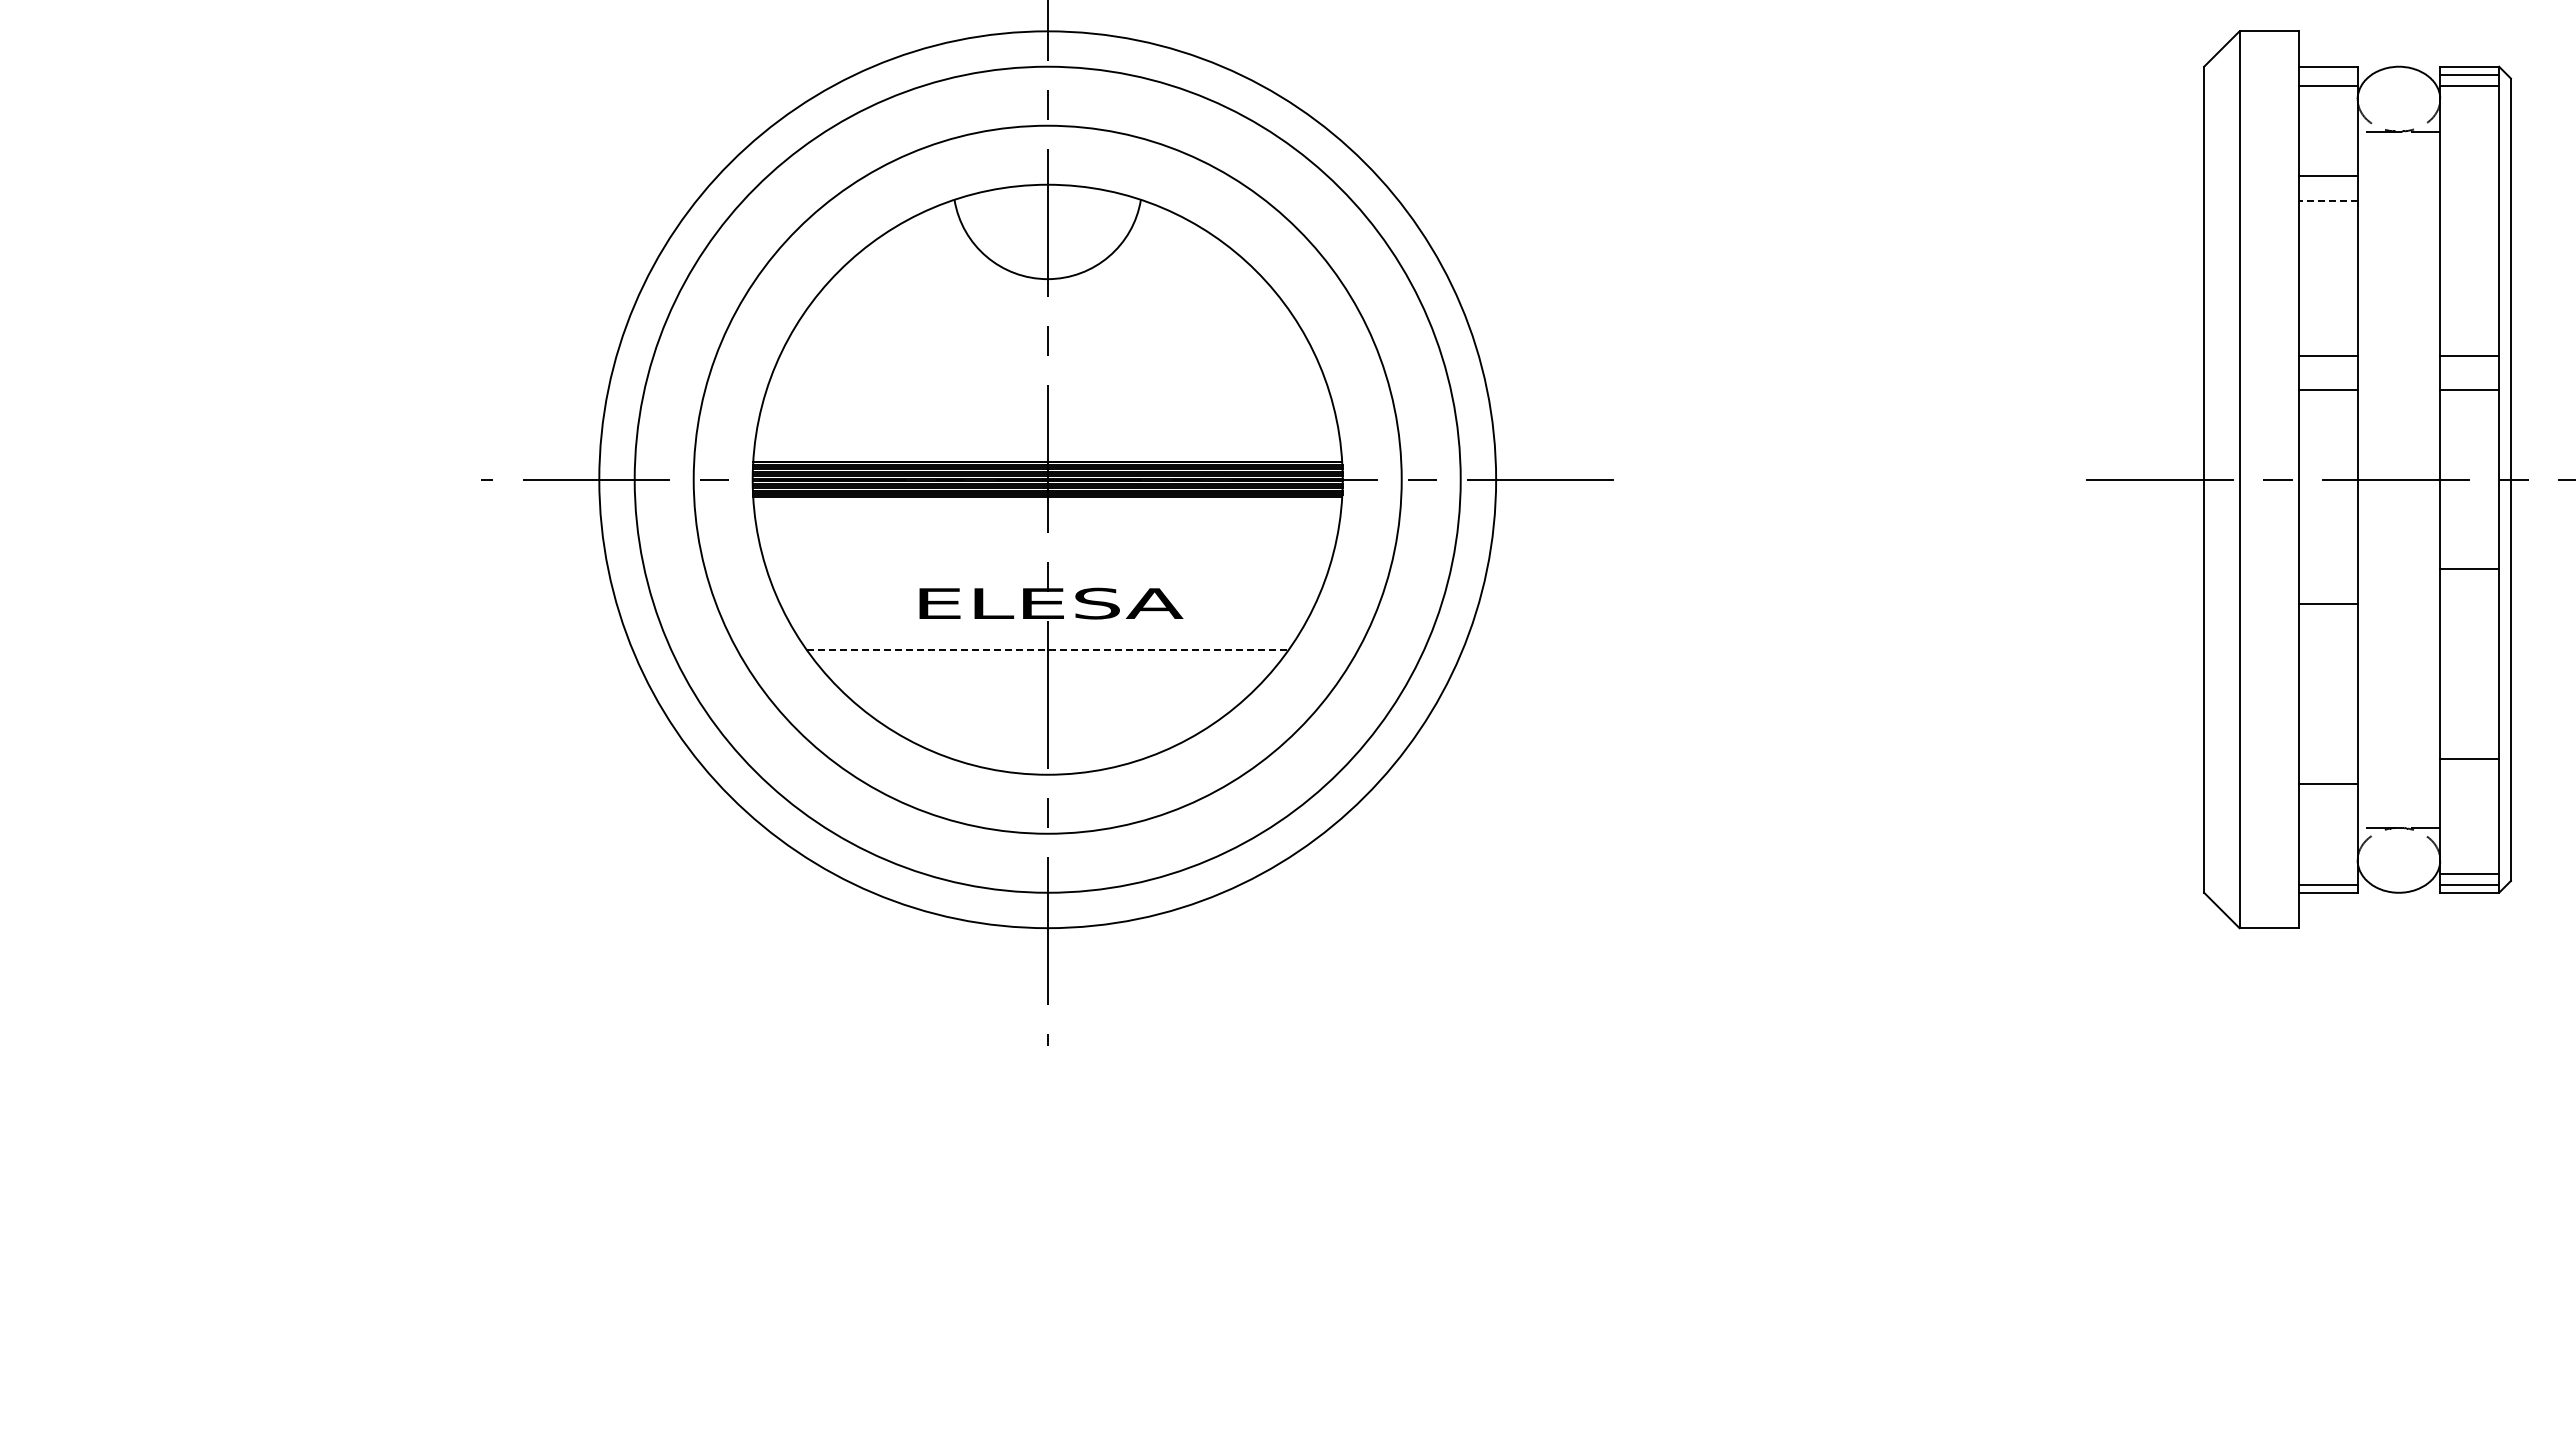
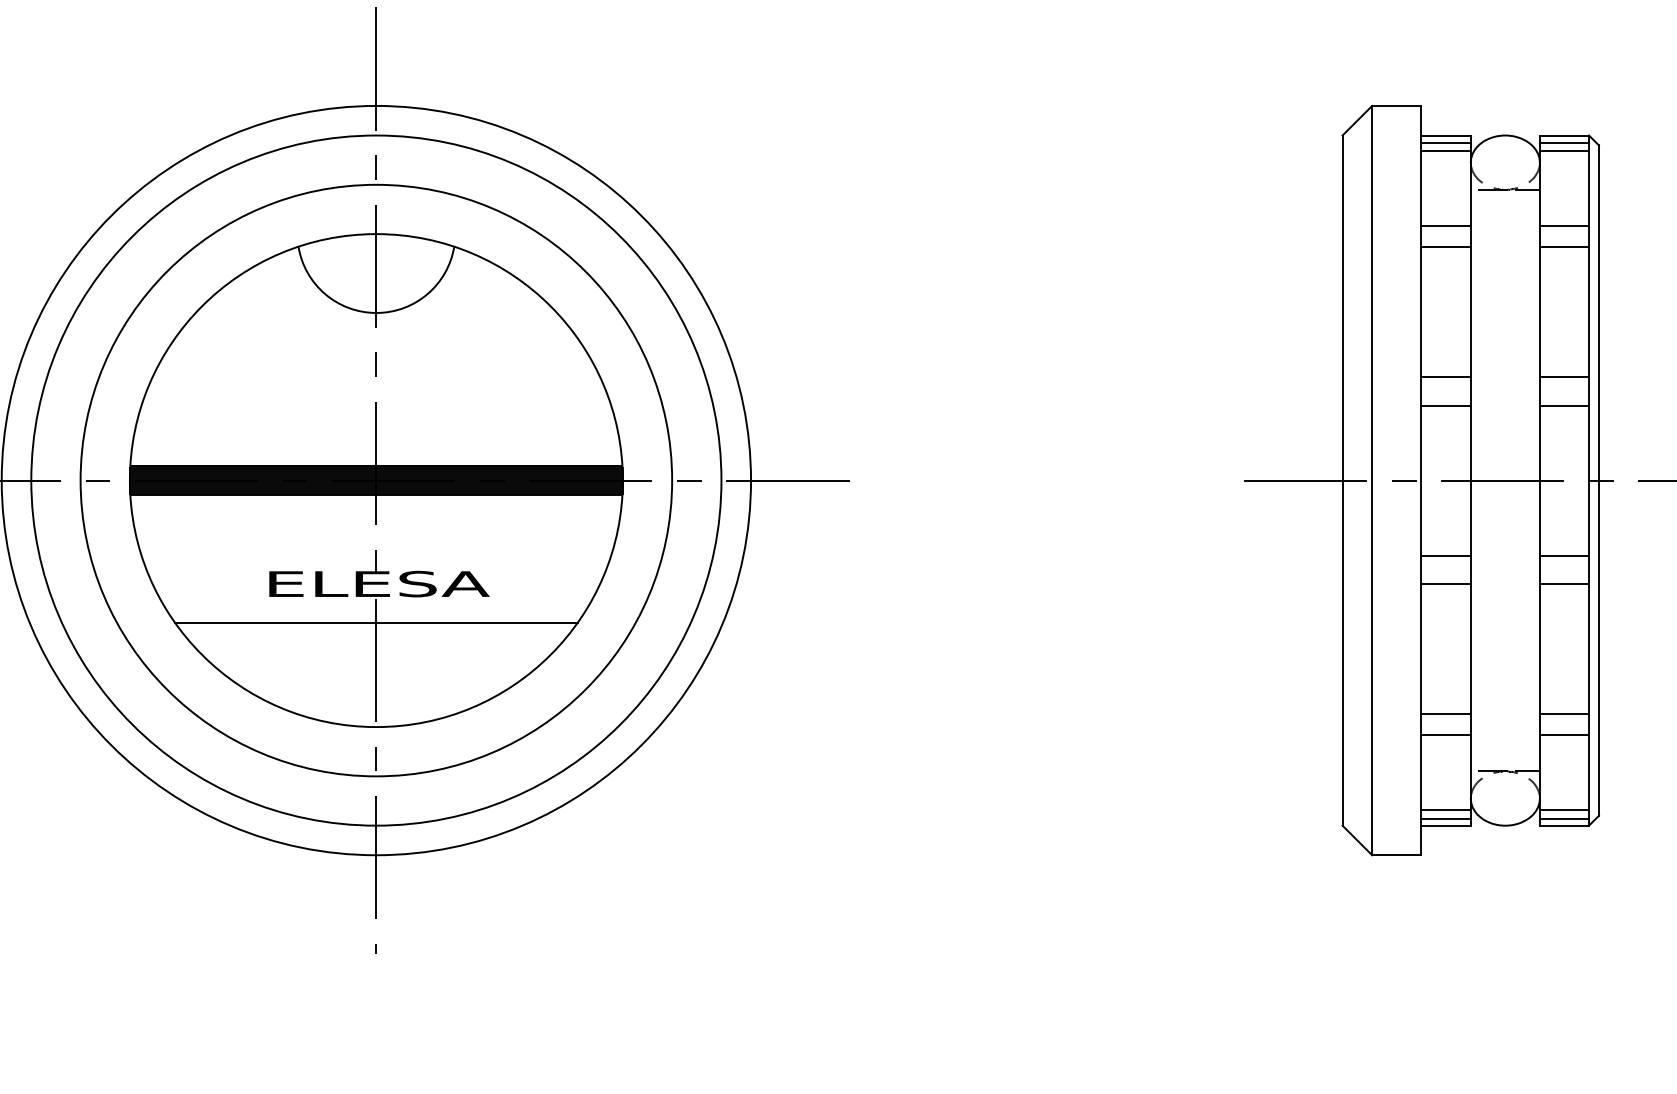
line: (2327, 75) -> (1445, 142), added
line: (2469, 175) -> (1564, 226), added
line: (2328, 200) -> (1446, 247), dashed -> solid
line: (2469, 200) -> (1564, 247), added
line: (2327, 569) -> (1445, 555), added
line: (2469, 603) -> (1564, 583), added
line: (1048, 649) -> (377, 622), dashed -> solid
line: (2327, 758) -> (1445, 713), added
line: (2469, 783) -> (1564, 734), added
line: (2327, 873) -> (1445, 809), added

